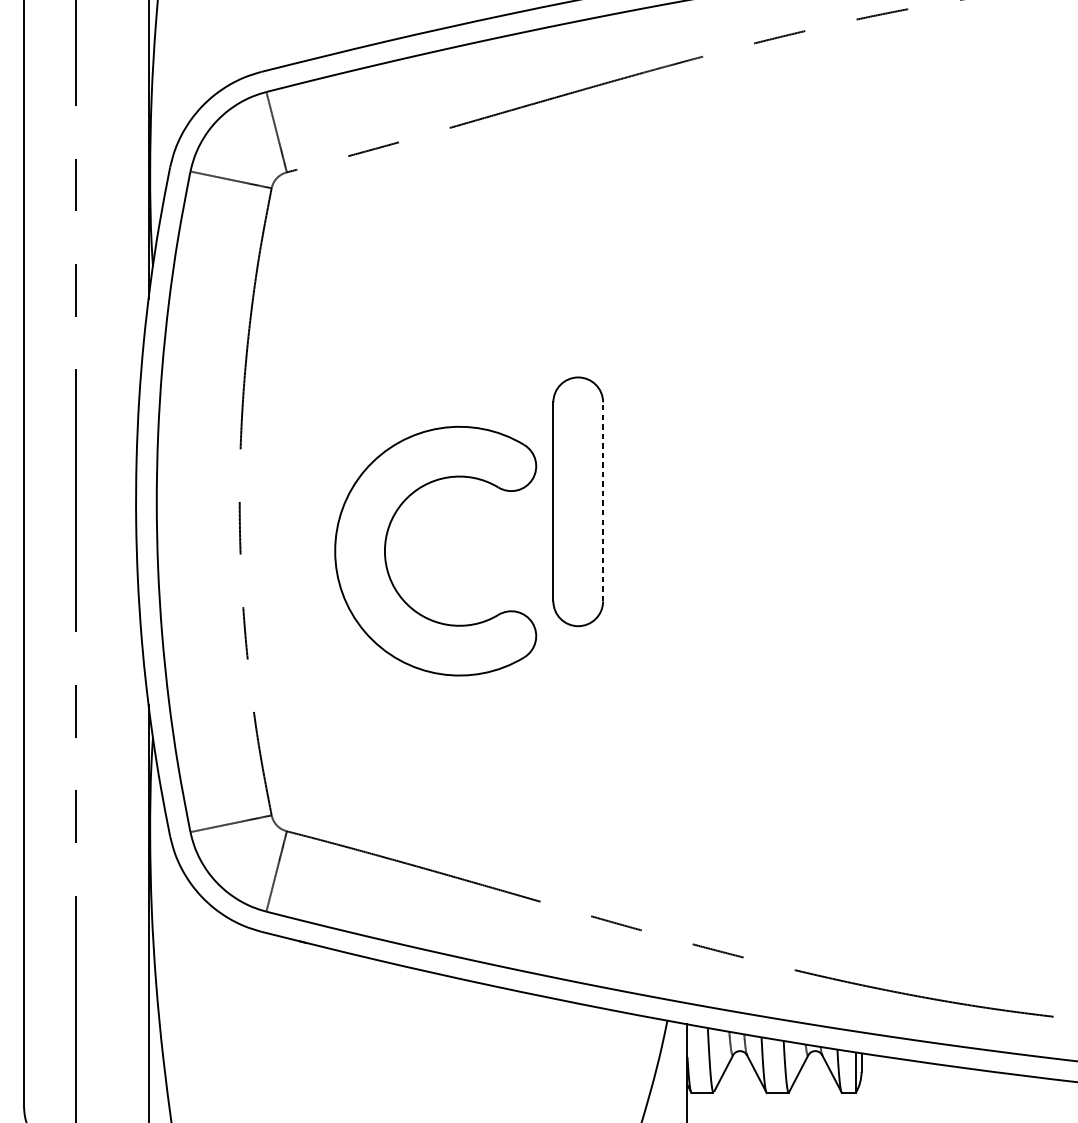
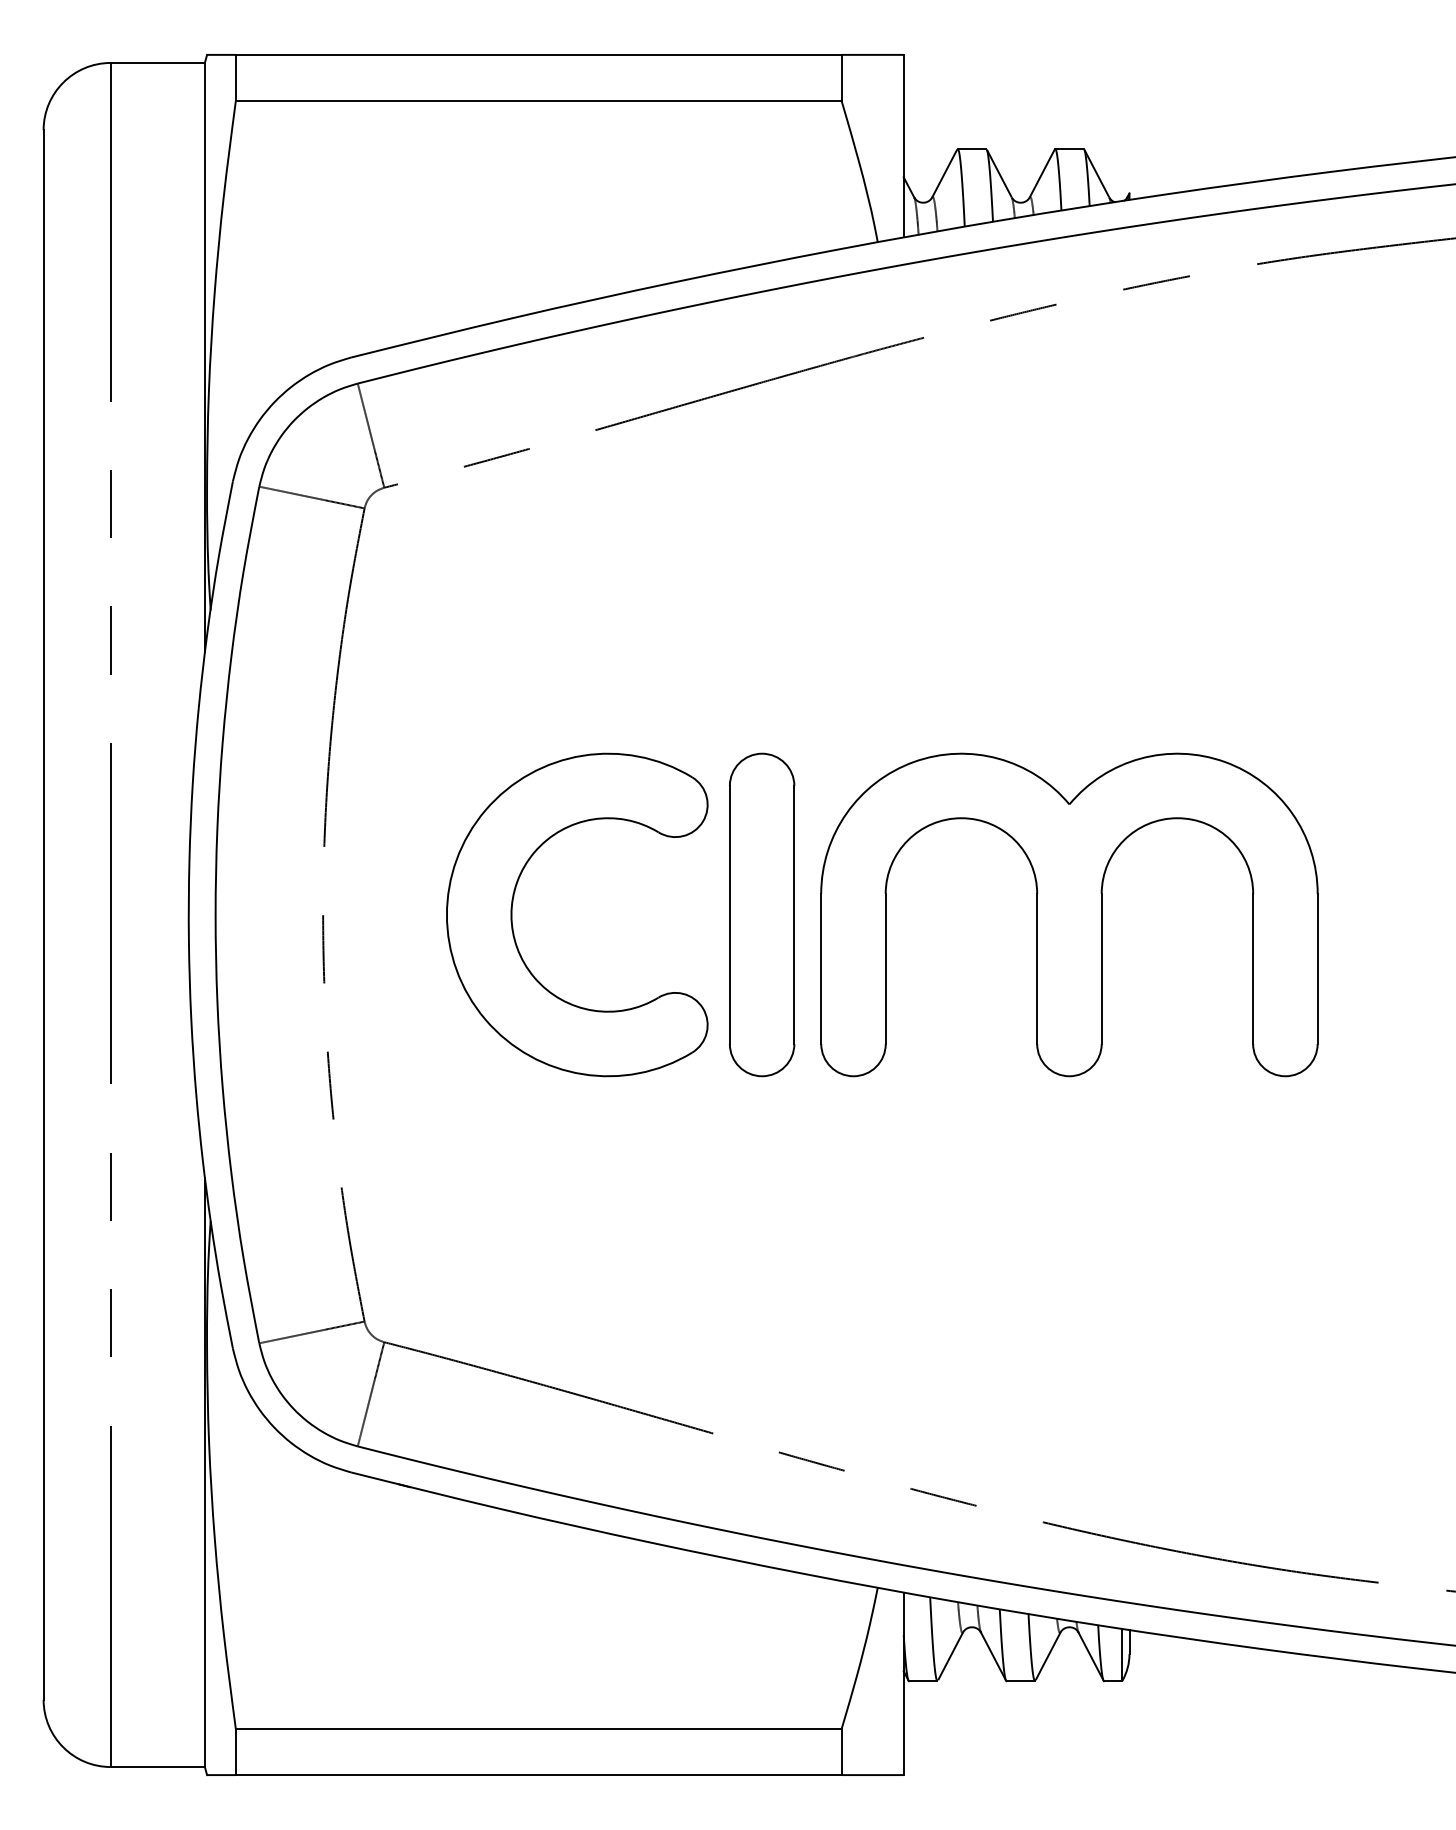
line: (603, 501) -> (794, 914), dashed -> solid
part: (815, 501) -> (1069, 914), added
part: (385, 550) -> (512, 914), moved

